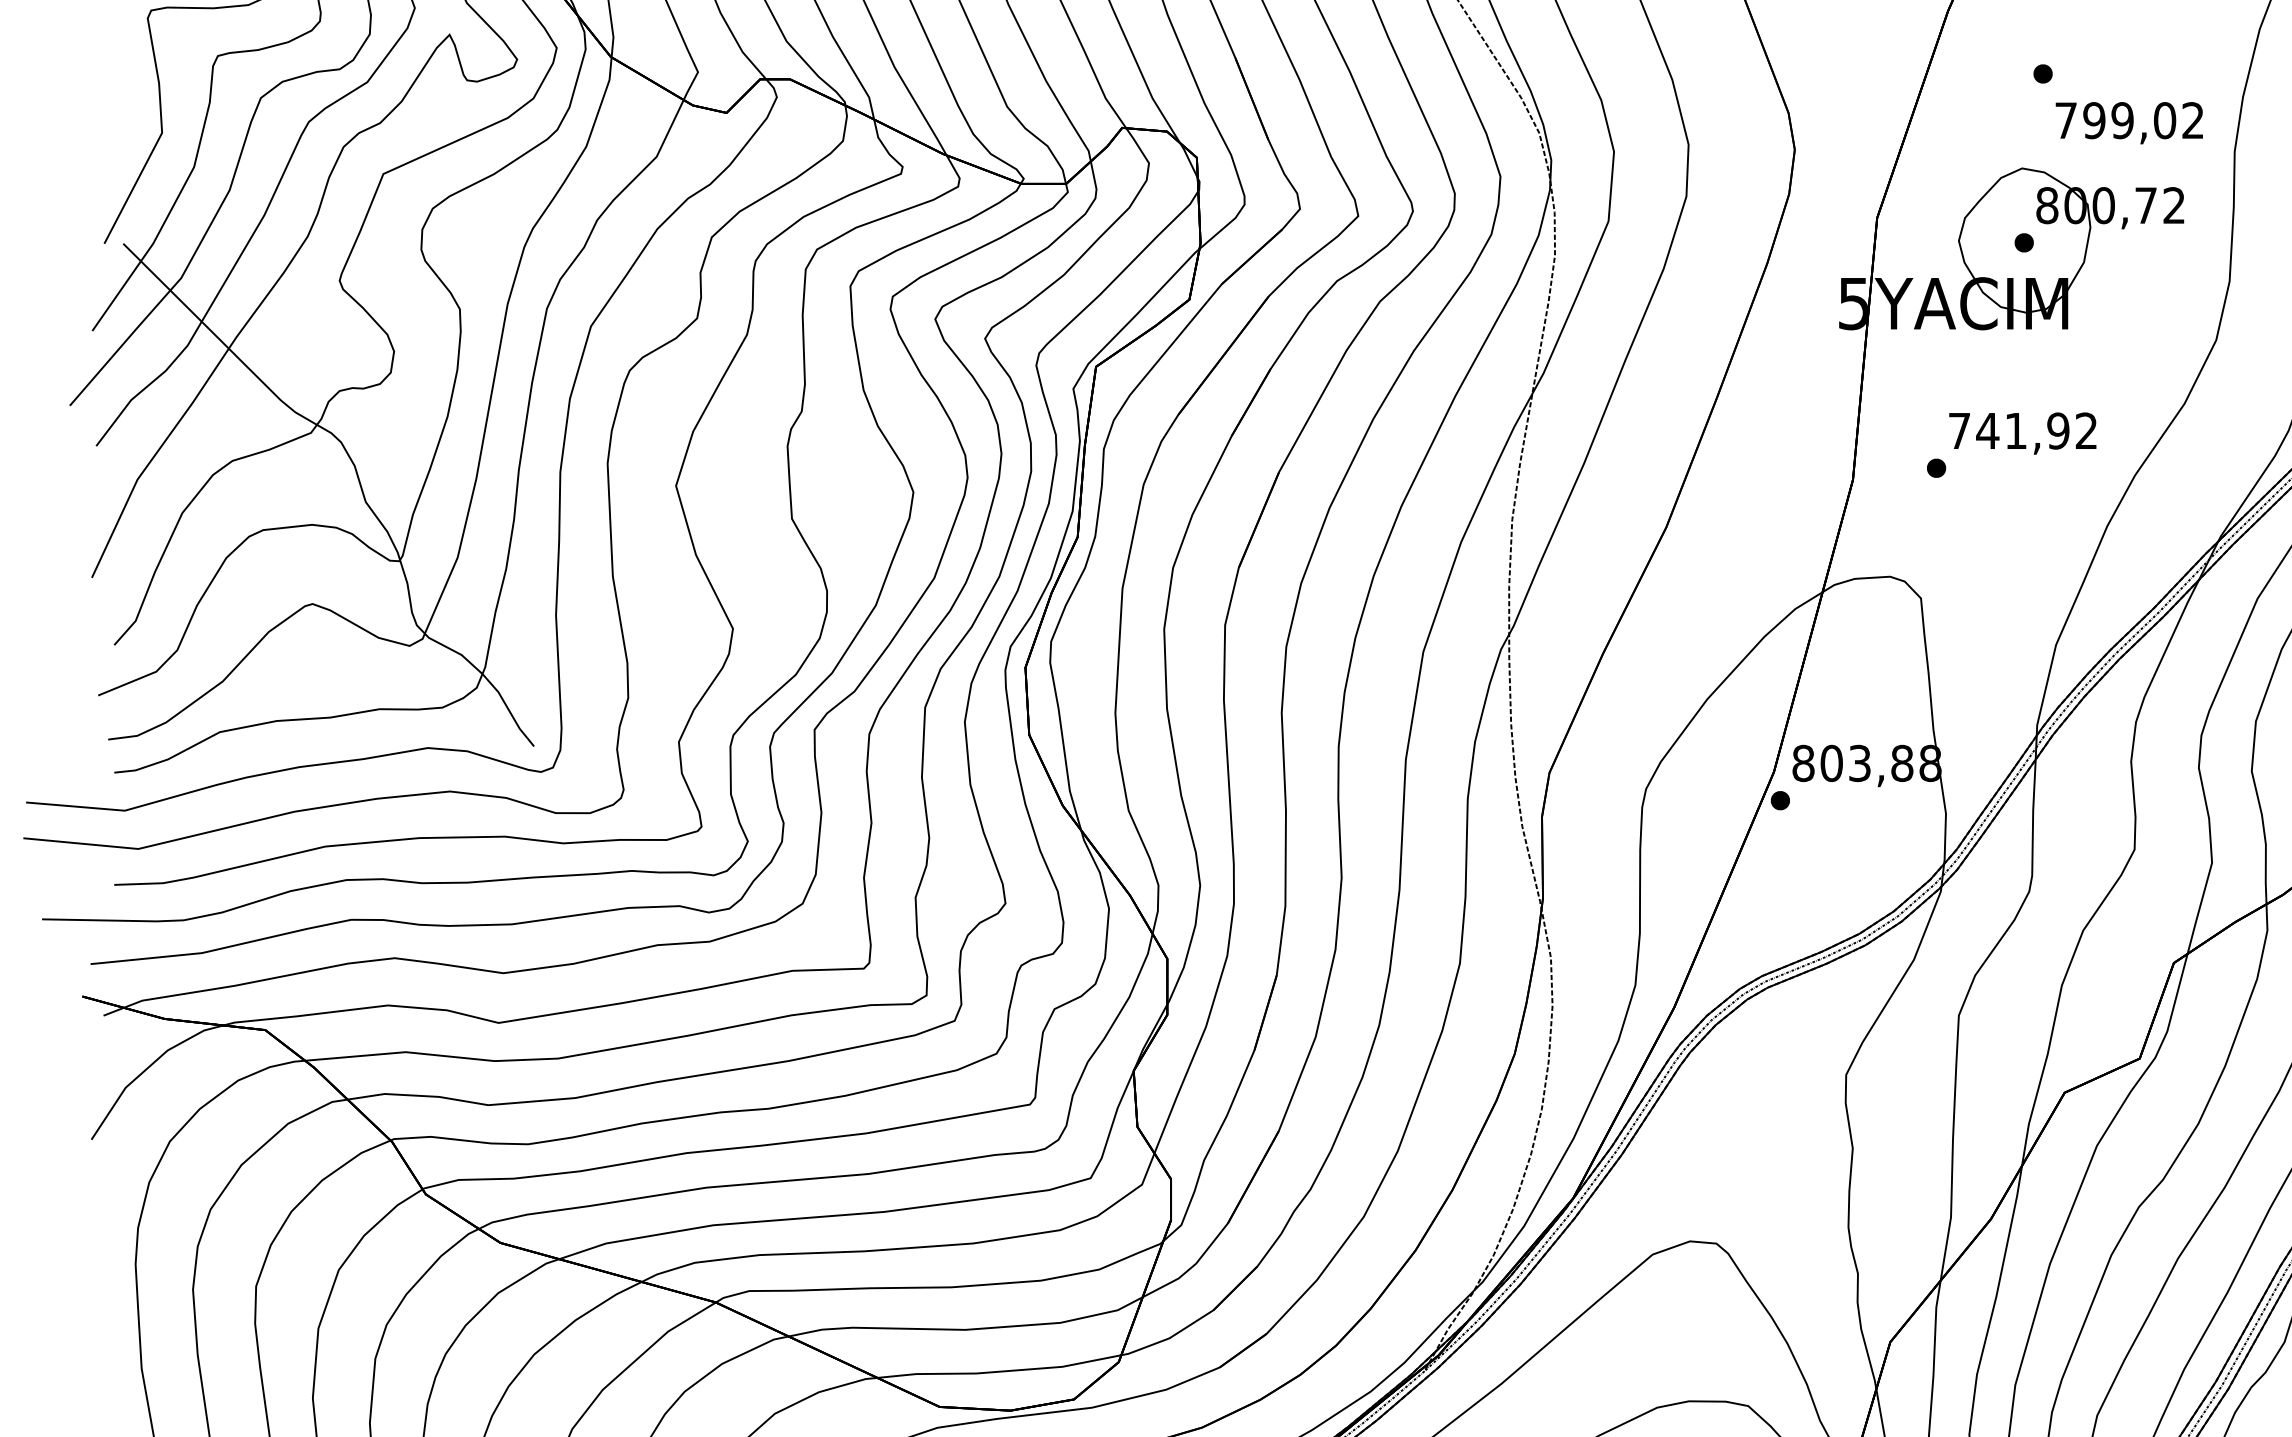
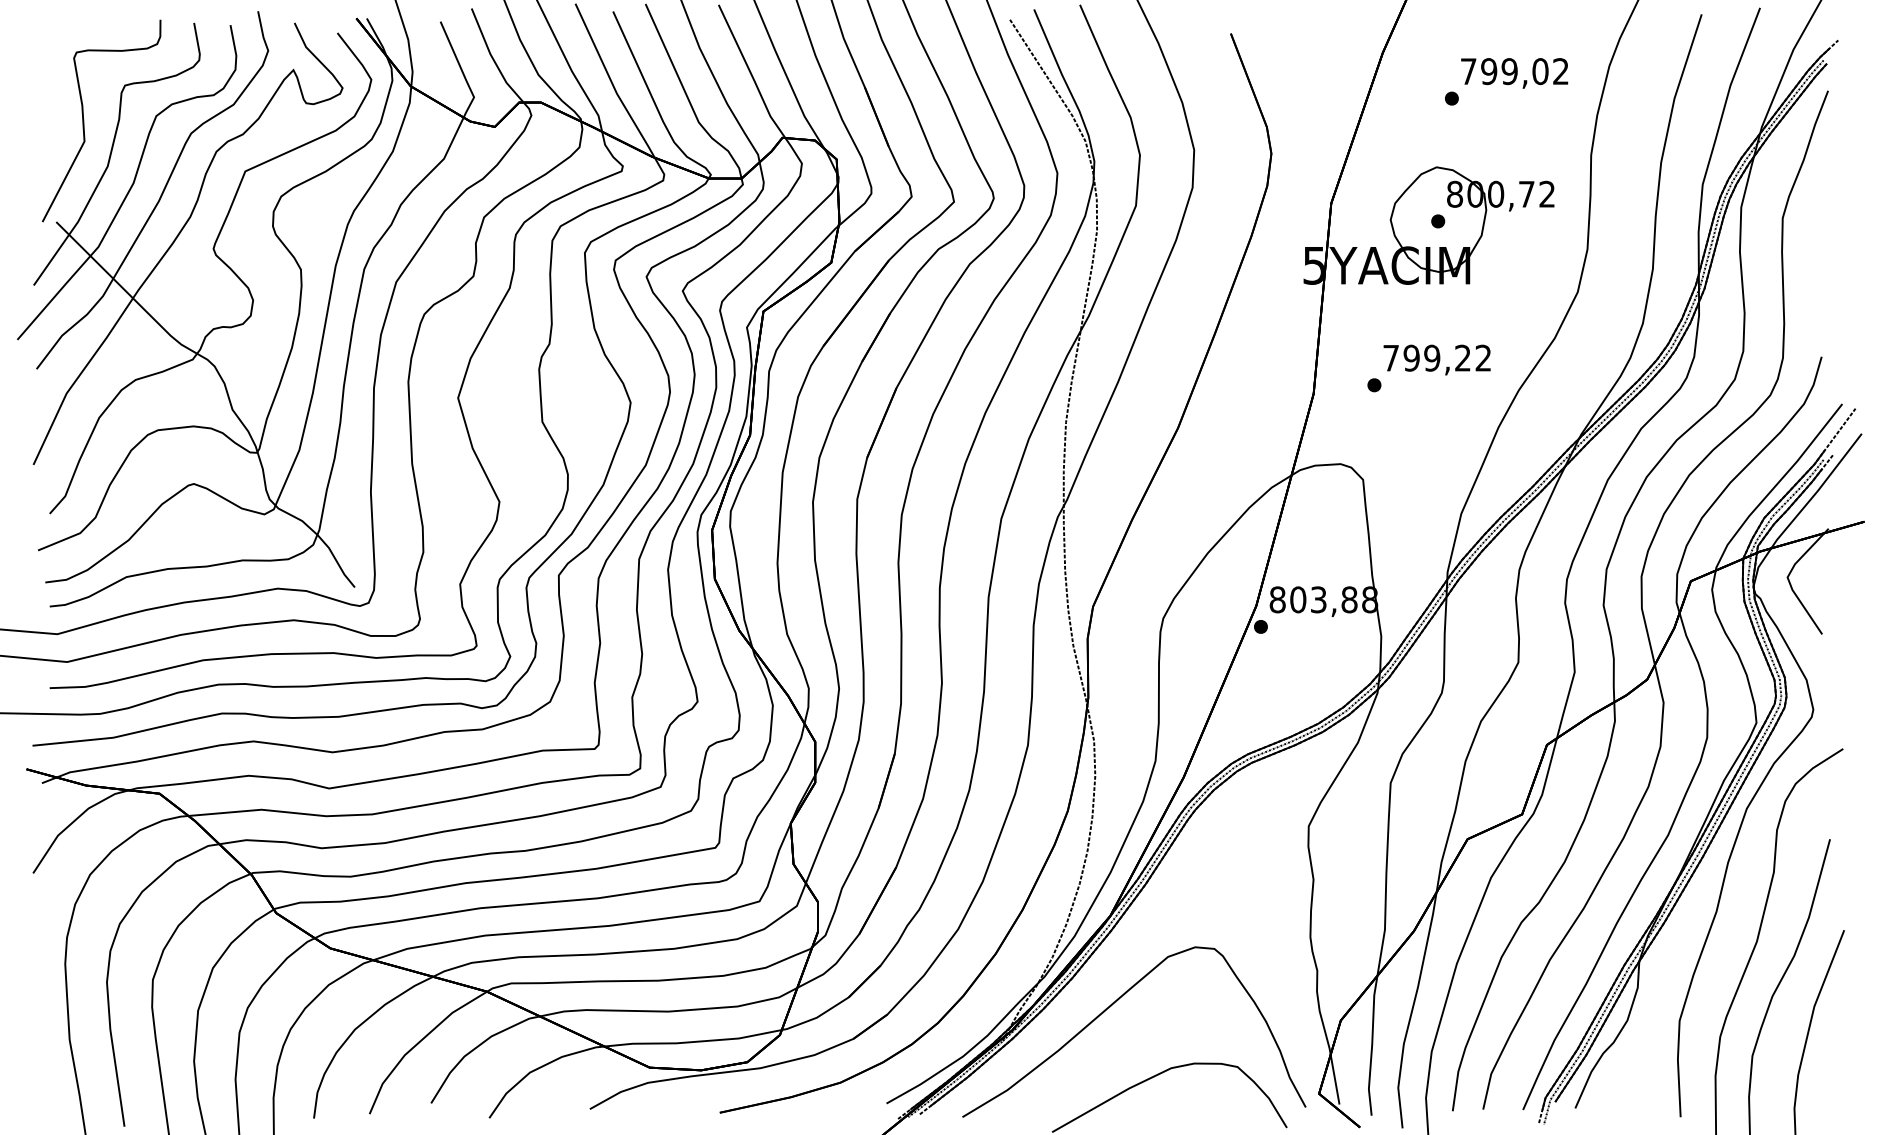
text: (2129, 123) -> (1514, 73), moved
text: (2021, 430) -> (1436, 357), 741,92 -> 799,22

